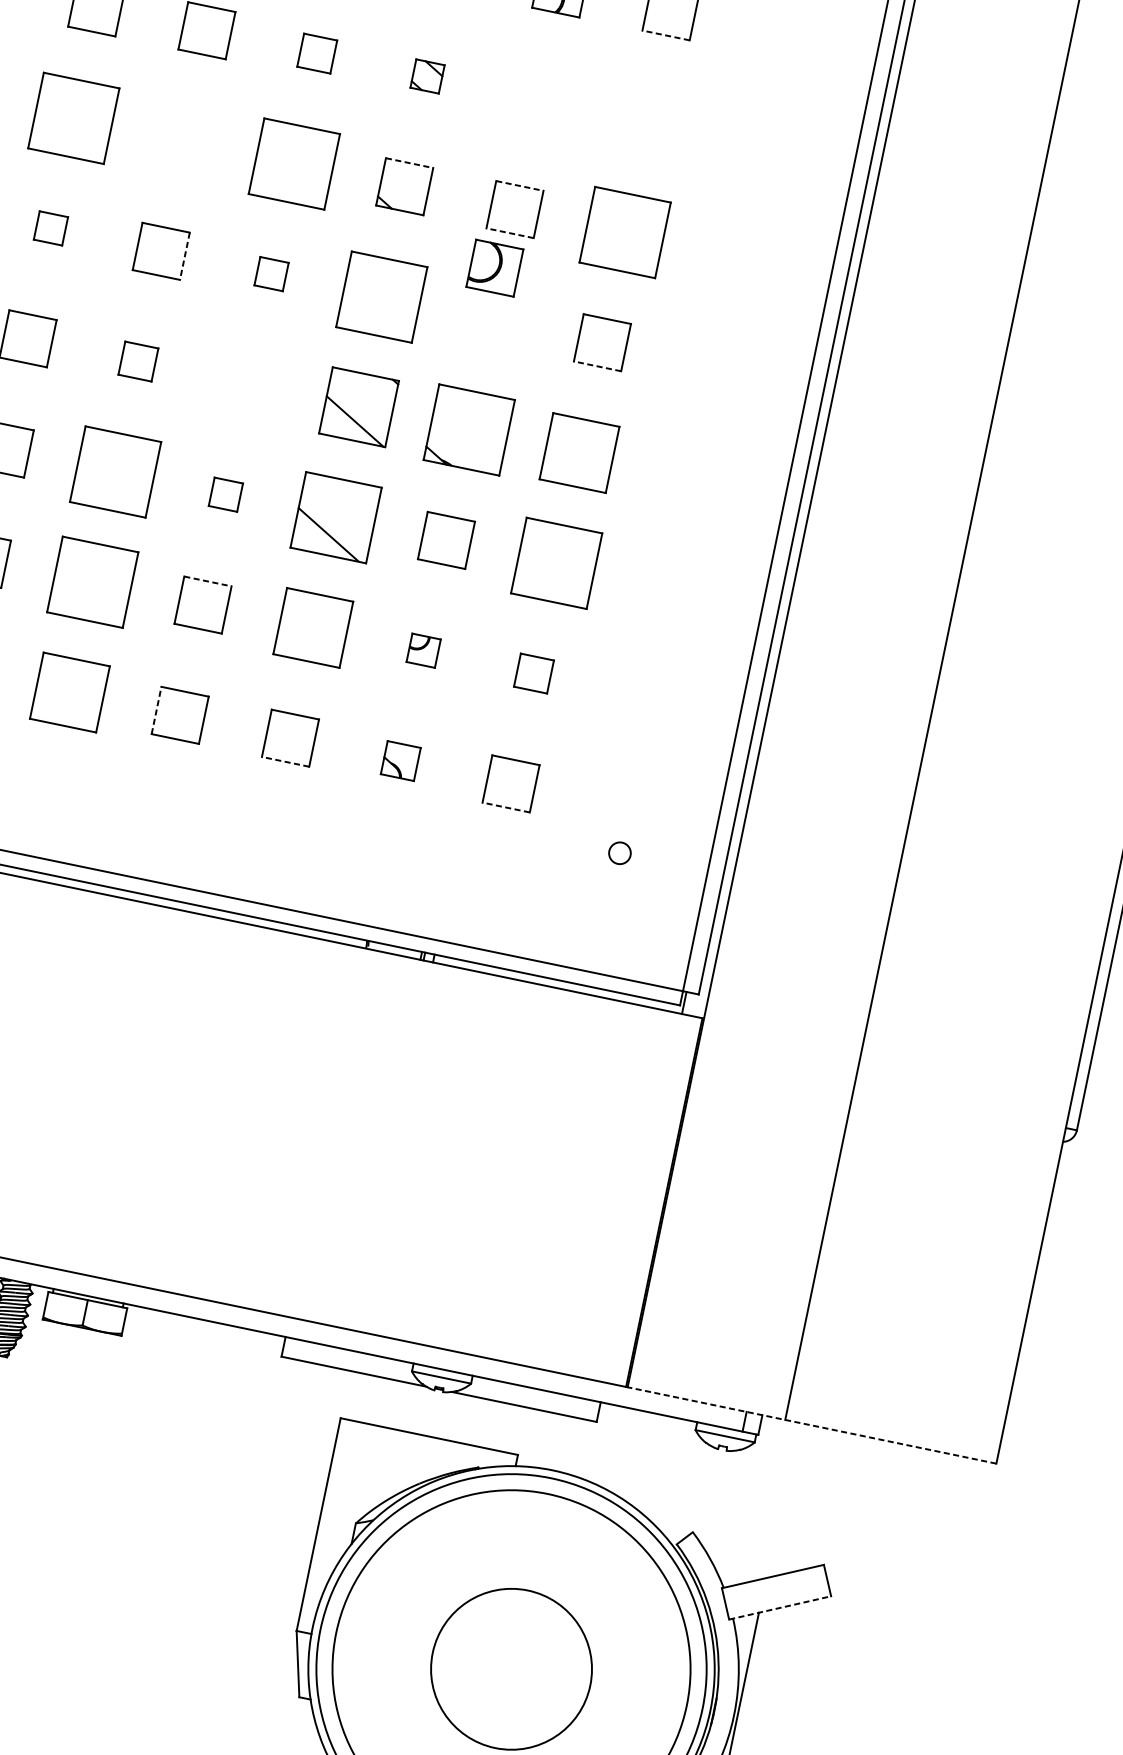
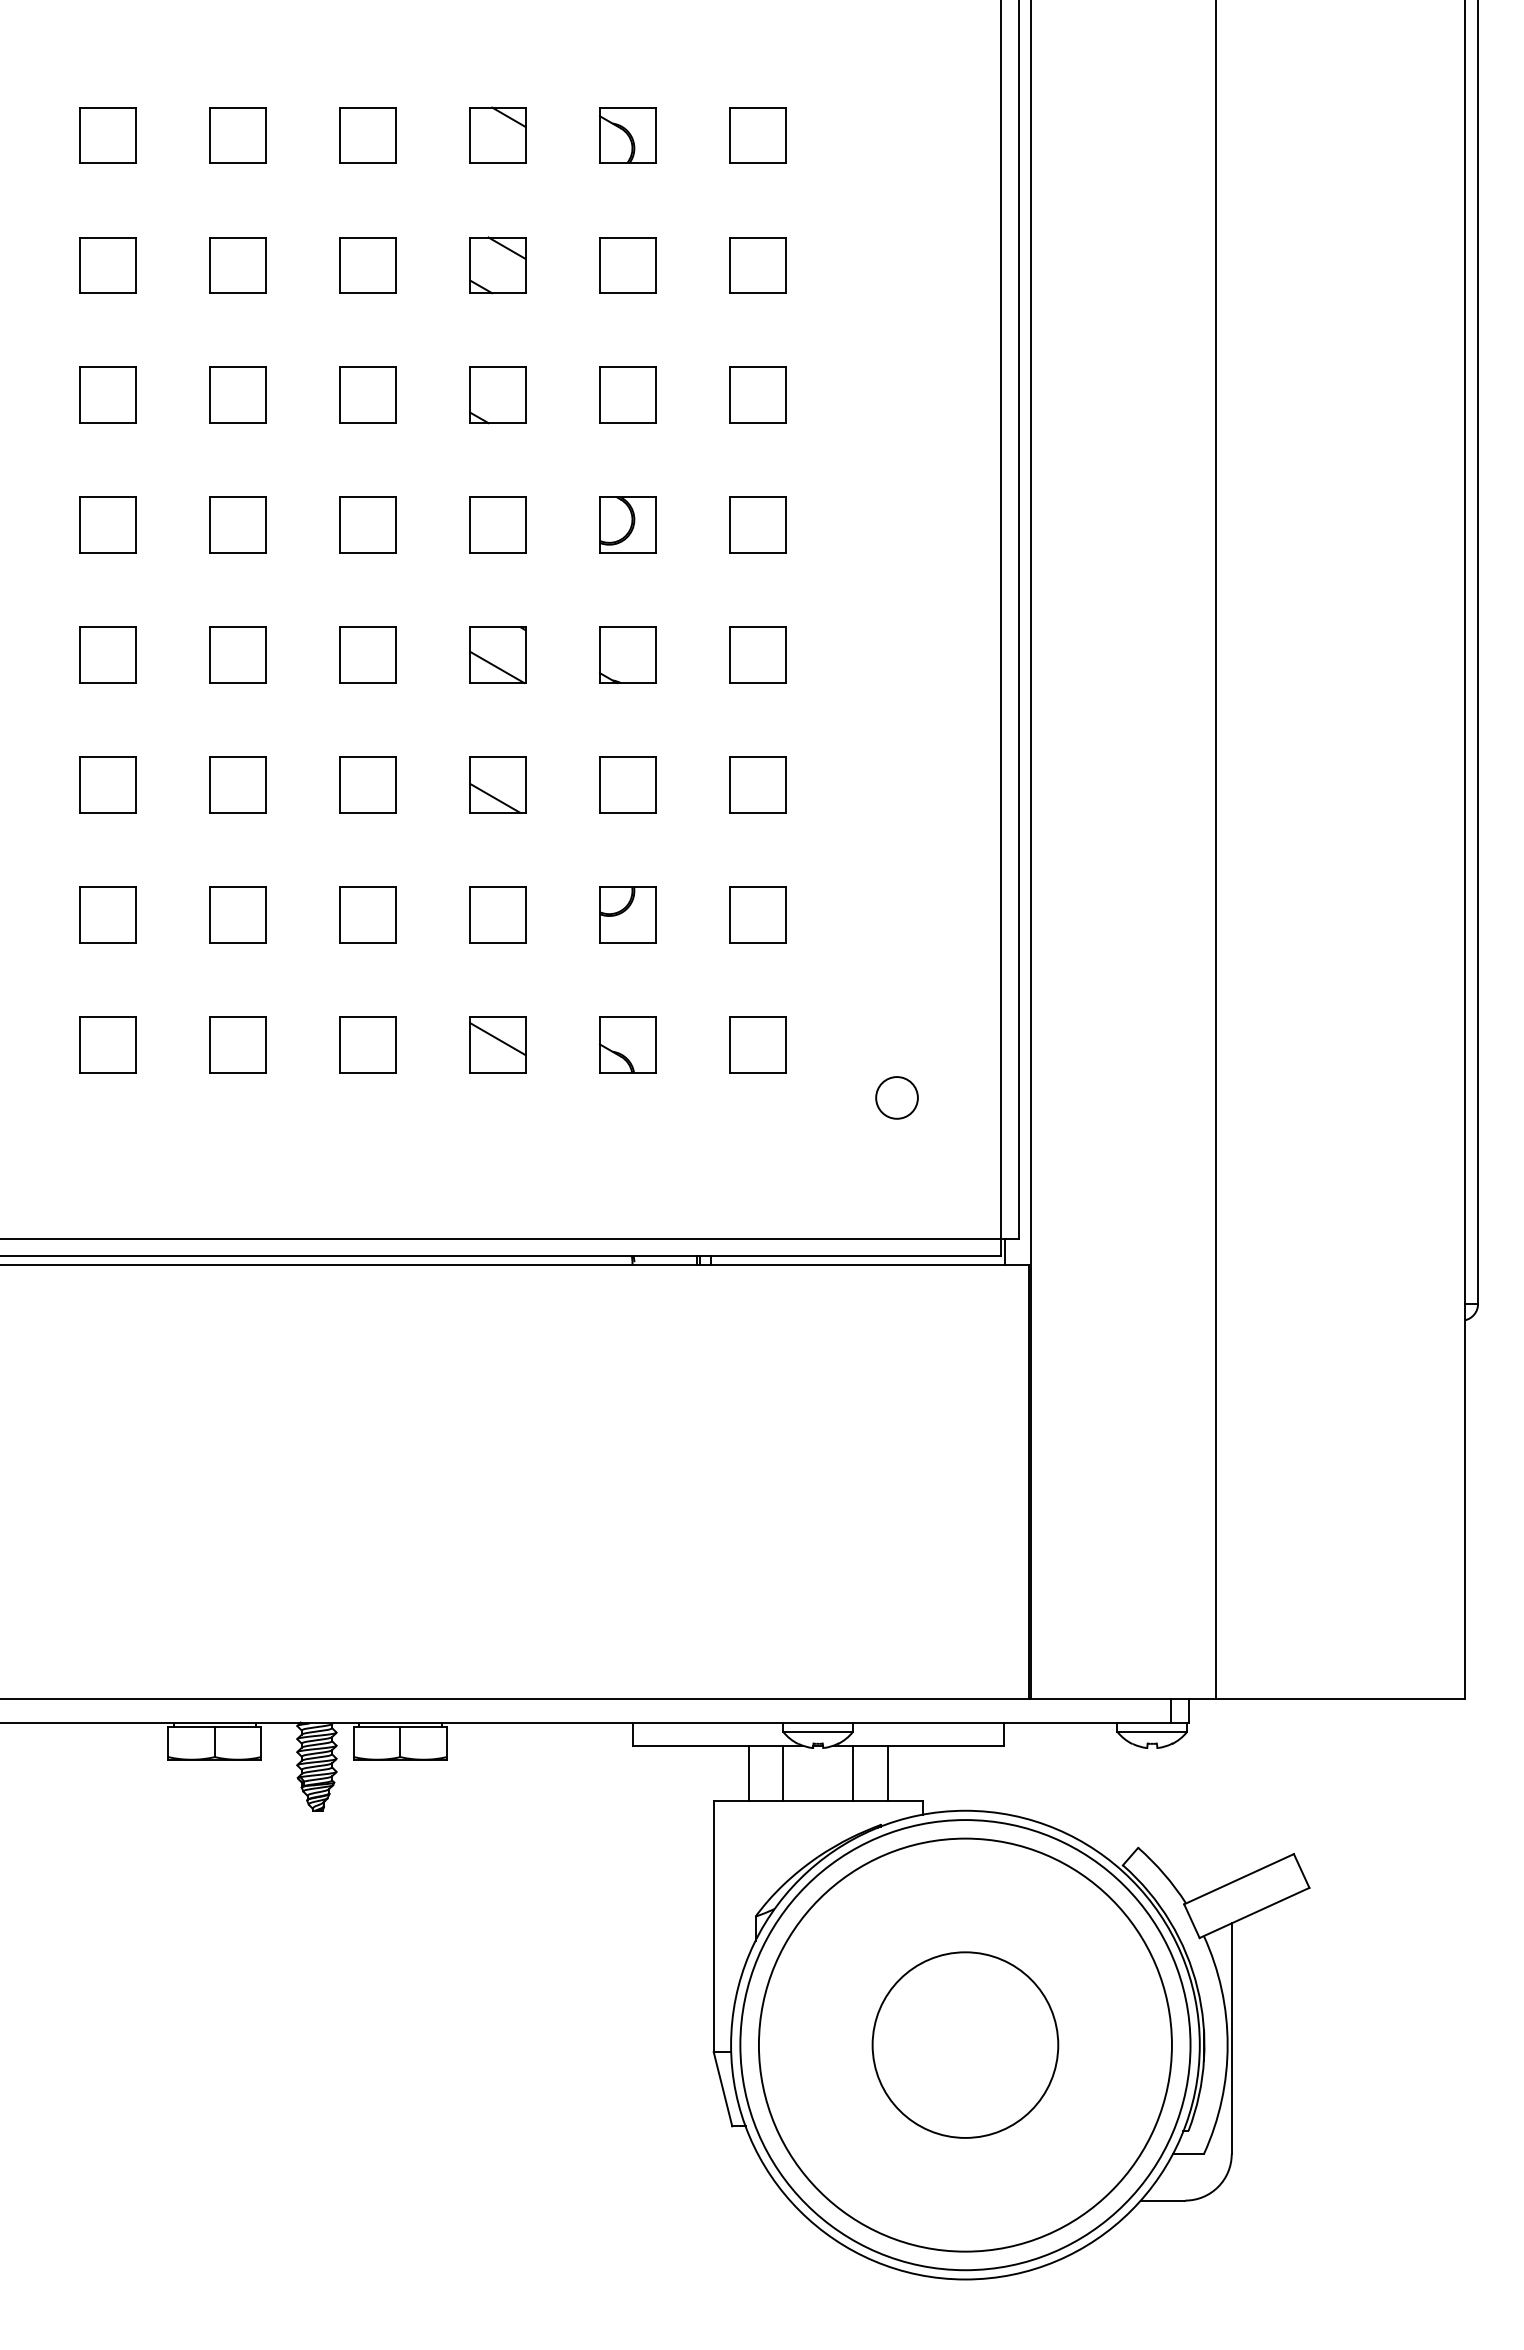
line: (665, 35) -> (757, 163), dashed -> solid
part: (316, 53) -> (367, 265), size x1.43
part: (427, 76) -> (497, 265), size x1.67
part: (537, 99) -> (627, 265), added
part: (73, 117) -> (107, 394), size x0.62
part: (647, 122) -> (757, 265), added
part: (183, 140) -> (237, 394), added
part: (294, 163) -> (367, 394), size x0.62
line: (409, 163) -> (497, 367), dashed -> solid
line: (519, 185) -> (627, 367), dashed -> solid
part: (50, 227) -> (107, 524), size x1.67
part: (625, 231) -> (757, 394), size x0.62
line: (509, 233) -> (627, 423), dashed -> solid
line: (184, 256) -> (265, 525), dashed -> solid
part: (494, 267) -> (627, 524), moved
part: (271, 273) -> (367, 524), size x1.67
part: (381, 296) -> (497, 524), size x0.62
part: (138, 360) -> (237, 654), size x1.43
line: (597, 366) -> (757, 553), dashed -> solid
part: (248, 383) -> (367, 654), added
part: (358, 407) -> (497, 655), size x0.71
part: (468, 430) -> (627, 655), size x0.62
part: (579, 452) -> (757, 654), size x0.71
part: (115, 471) -> (237, 784), size x0.62
part: (225, 494) -> (367, 784), size x1.67
part: (335, 517) -> (497, 784), size x0.62
part: (556, 562) -> (757, 784), size x0.62
part: (92, 581) -> (237, 914), size x0.62
line: (207, 581) -> (367, 887), dashed -> solid
part: (313, 627) -> (497, 914), size x0.71
part: (423, 650) -> (627, 914), size x1.67
part: (533, 673) -> (757, 914), size x1.43
part: (69, 692) -> (237, 1044), size x0.71
line: (156, 710) -> (340, 1045), dashed -> solid
line: (291, 733) -> (497, 1039), added
part: (400, 760) -> (627, 1044), size x1.43
line: (285, 761) -> (497, 1072), dashed -> solid
line: (506, 807) -> (757, 1072), dashed -> solid
circle: (619, 852) -> (896, 1097), size x1.67
line: (375, 1400) -> (748, 1773), added
line: (404, 1406) -> (783, 1773), added
line: (463, 1418) -> (852, 1773), added
line: (493, 1425) -> (887, 1773), added
line: (811, 1425) -> (1247, 1699), dashed -> solid
line: (780, 1607) -> (1254, 1912), dashed -> solid

